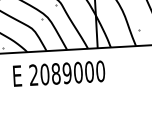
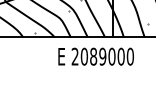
text: (58, 73) -> (95, 56), moved

